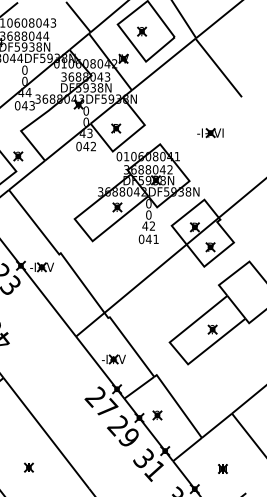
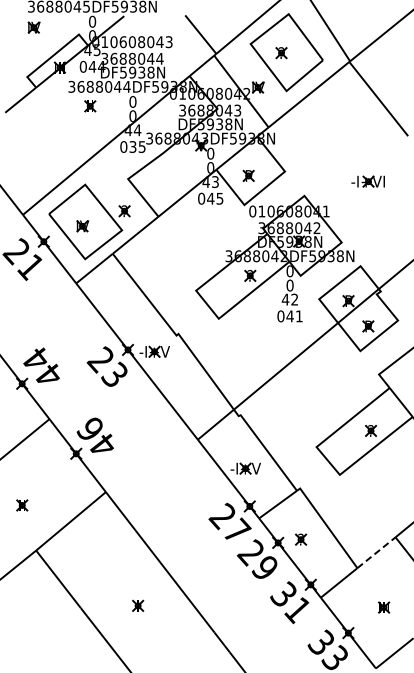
text: (28, 105) -> (137, 146), 043 -> 035
text: (93, 146) -> (219, 198), 042 -> 045
line: (216, 425) -> (376, 552), solid -> dashed

